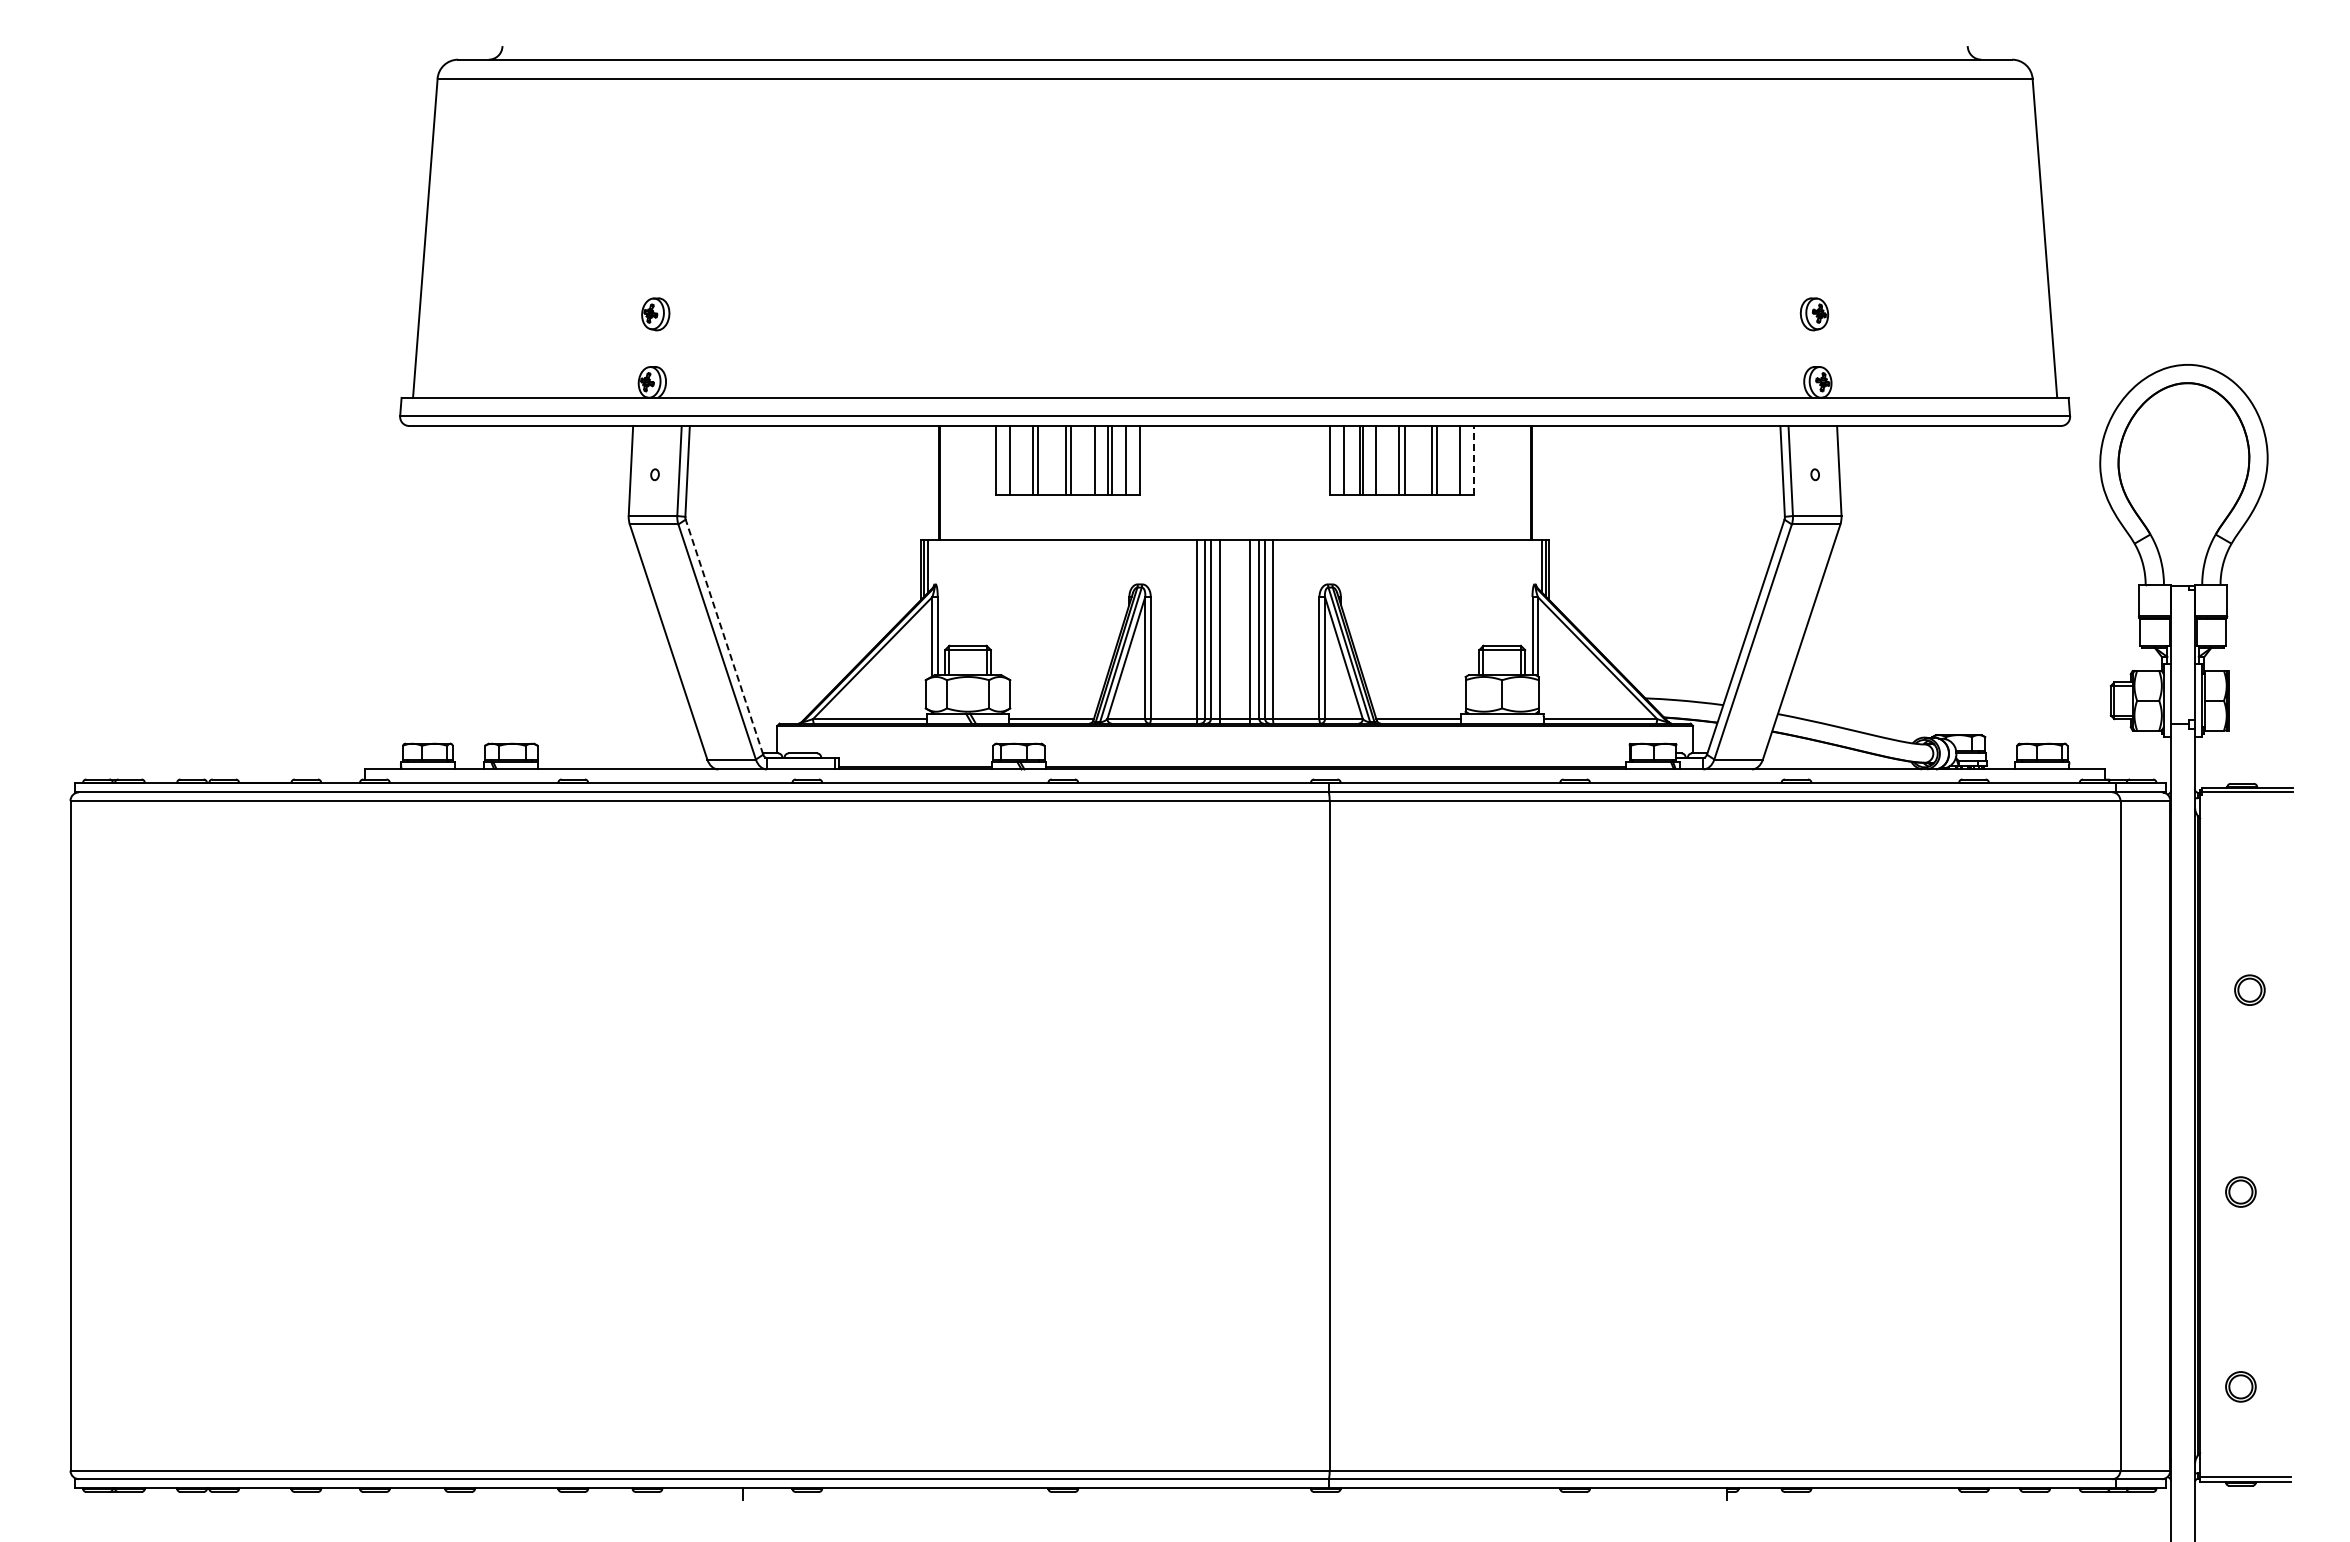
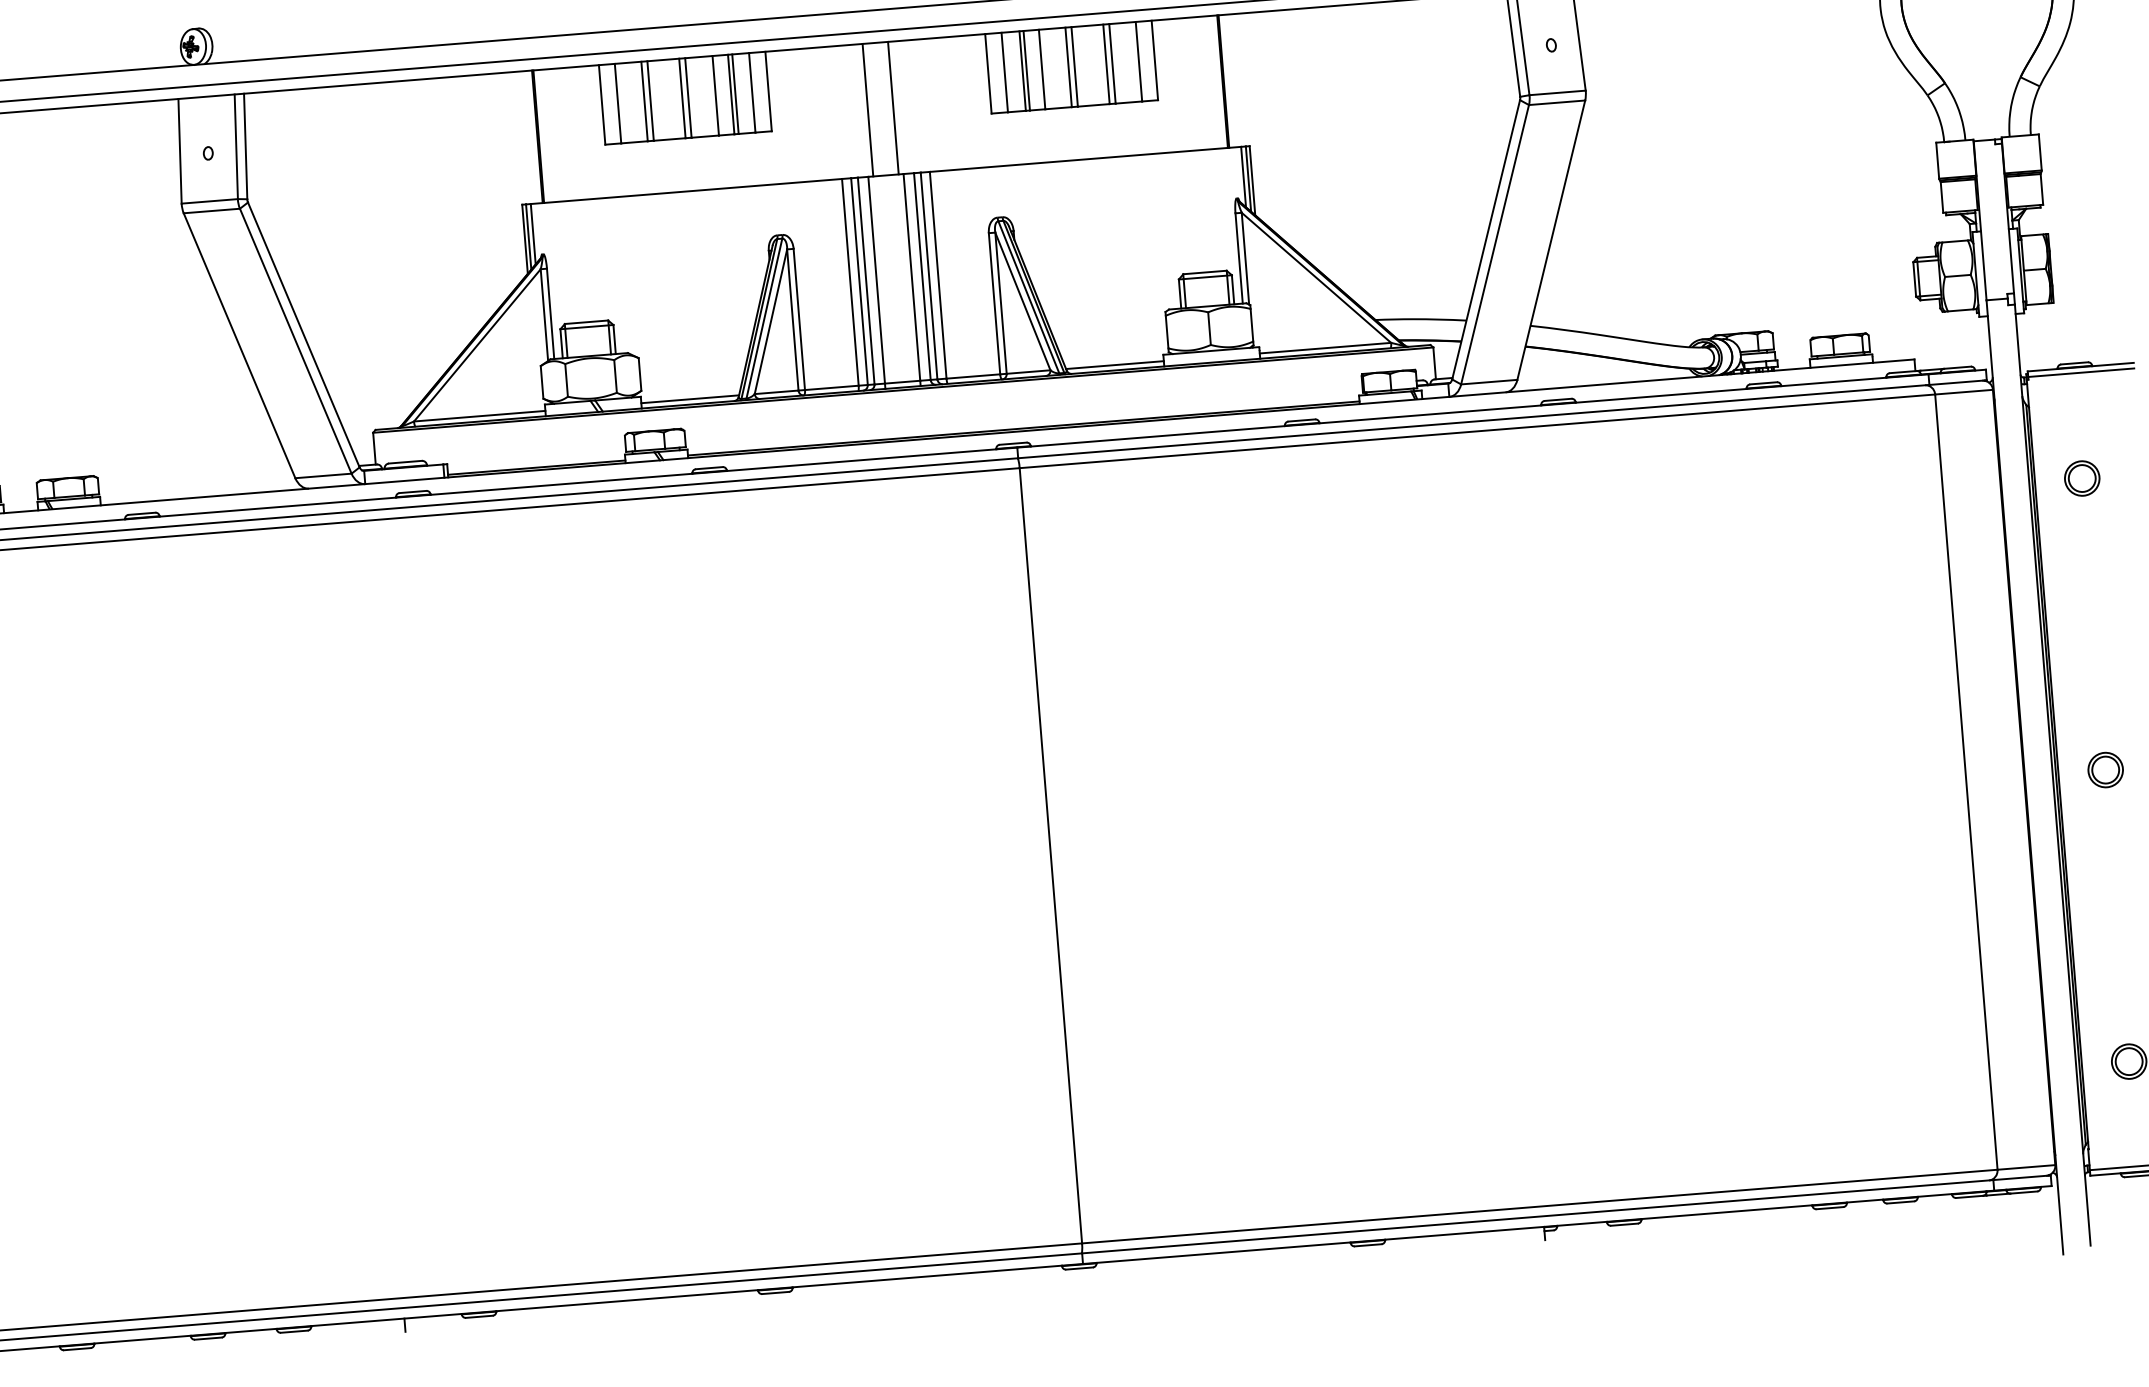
line: (1473, 459) -> (1154, 59), dashed -> solid
line: (1224, 483) -> (868, 110), added
line: (1246, 483) -> (893, 108), added
line: (724, 637) -> (303, 335), dashed -> solid
part: (2249, 989) -> (2081, 477), moved
part: (2240, 1191) -> (2105, 769), moved

